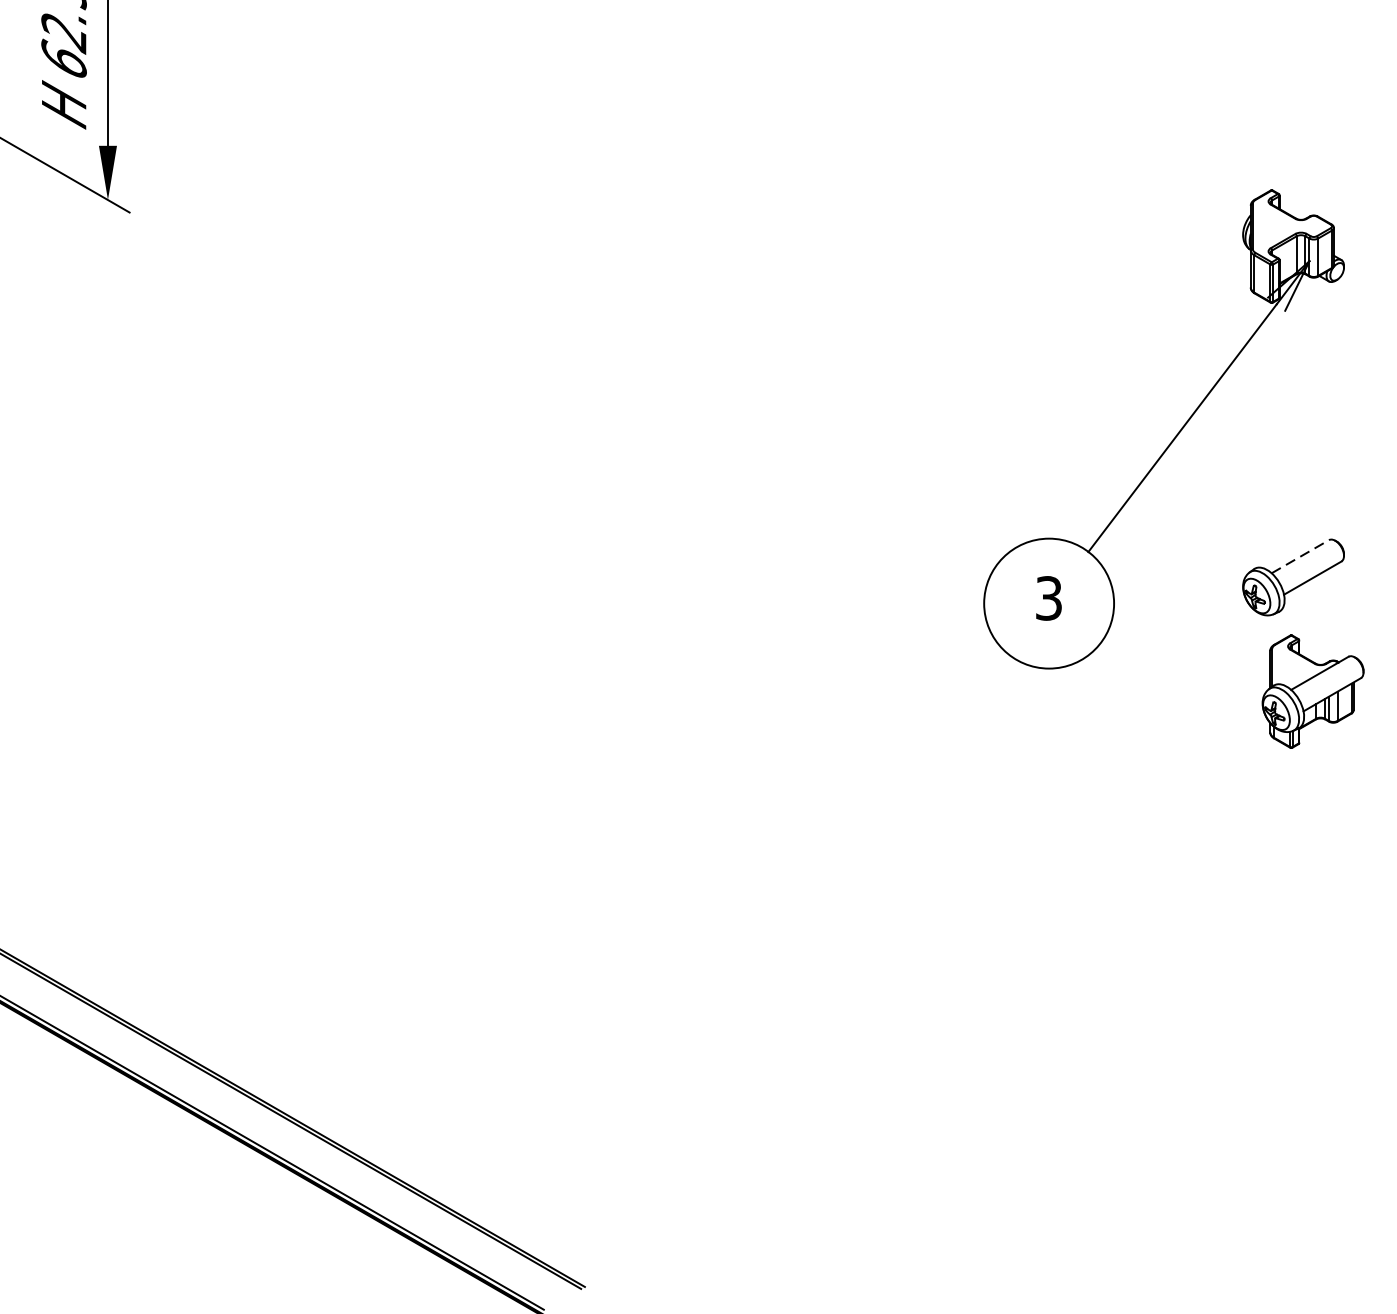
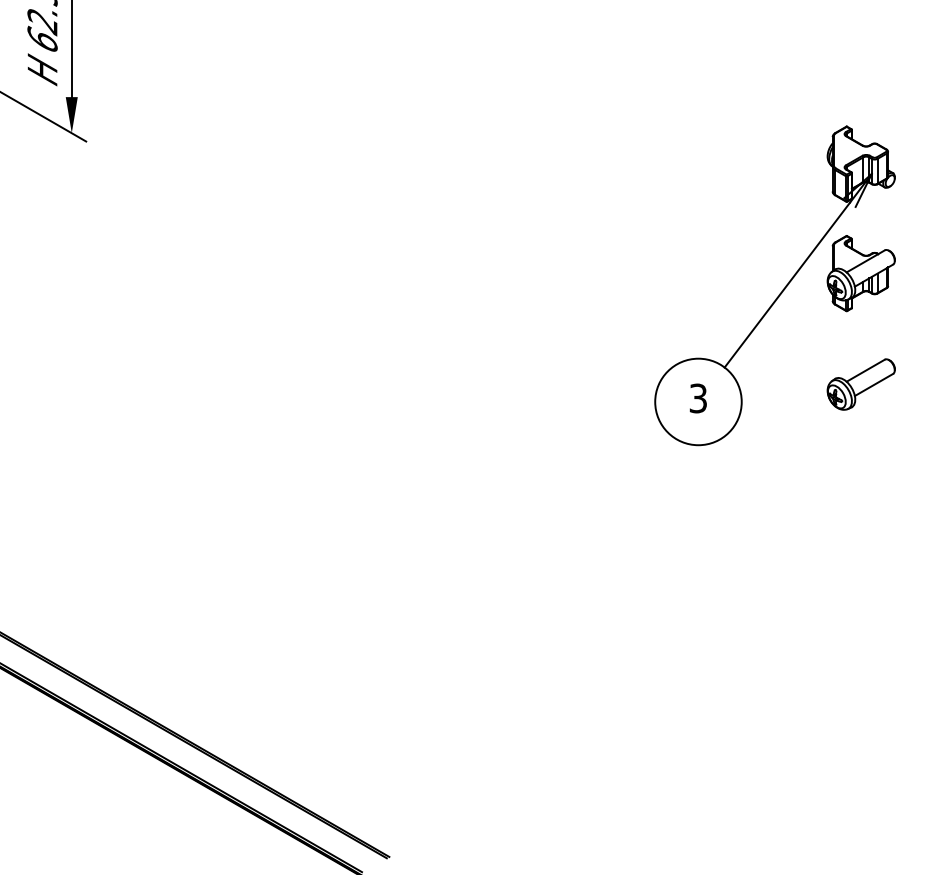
line: (1301, 556) -> (866, 370), dashed -> solid
part: (1311, 691) -> (860, 273), moved

